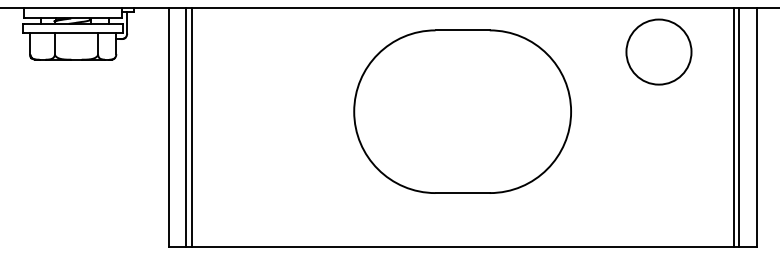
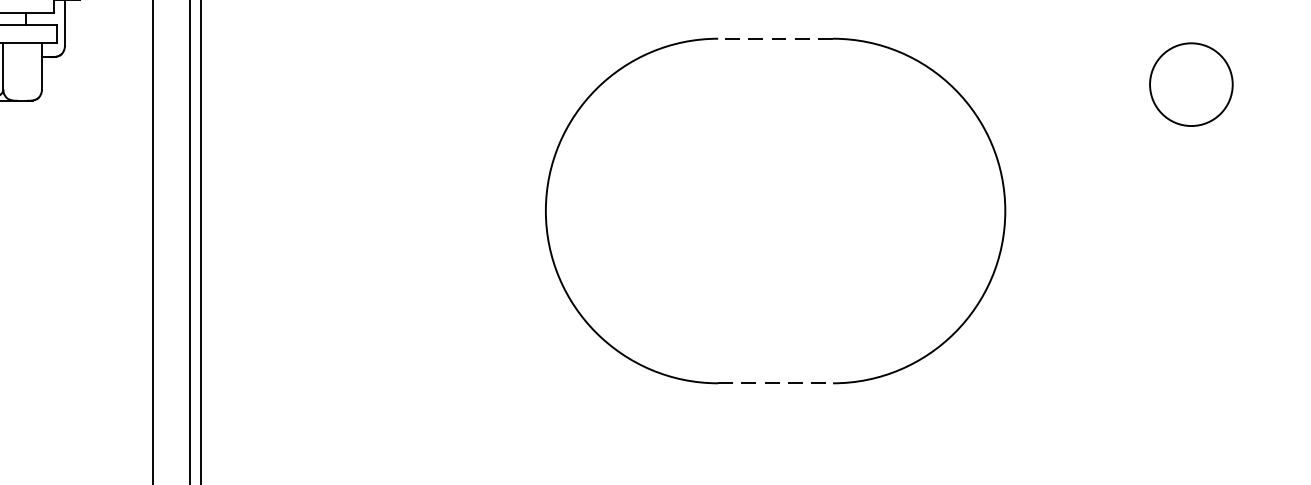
line: (462, 30) -> (775, 38), solid -> dashed
circle: (658, 51) -> (1190, 83), size x0.6
line: (463, 193) -> (777, 384), solid -> dashed

